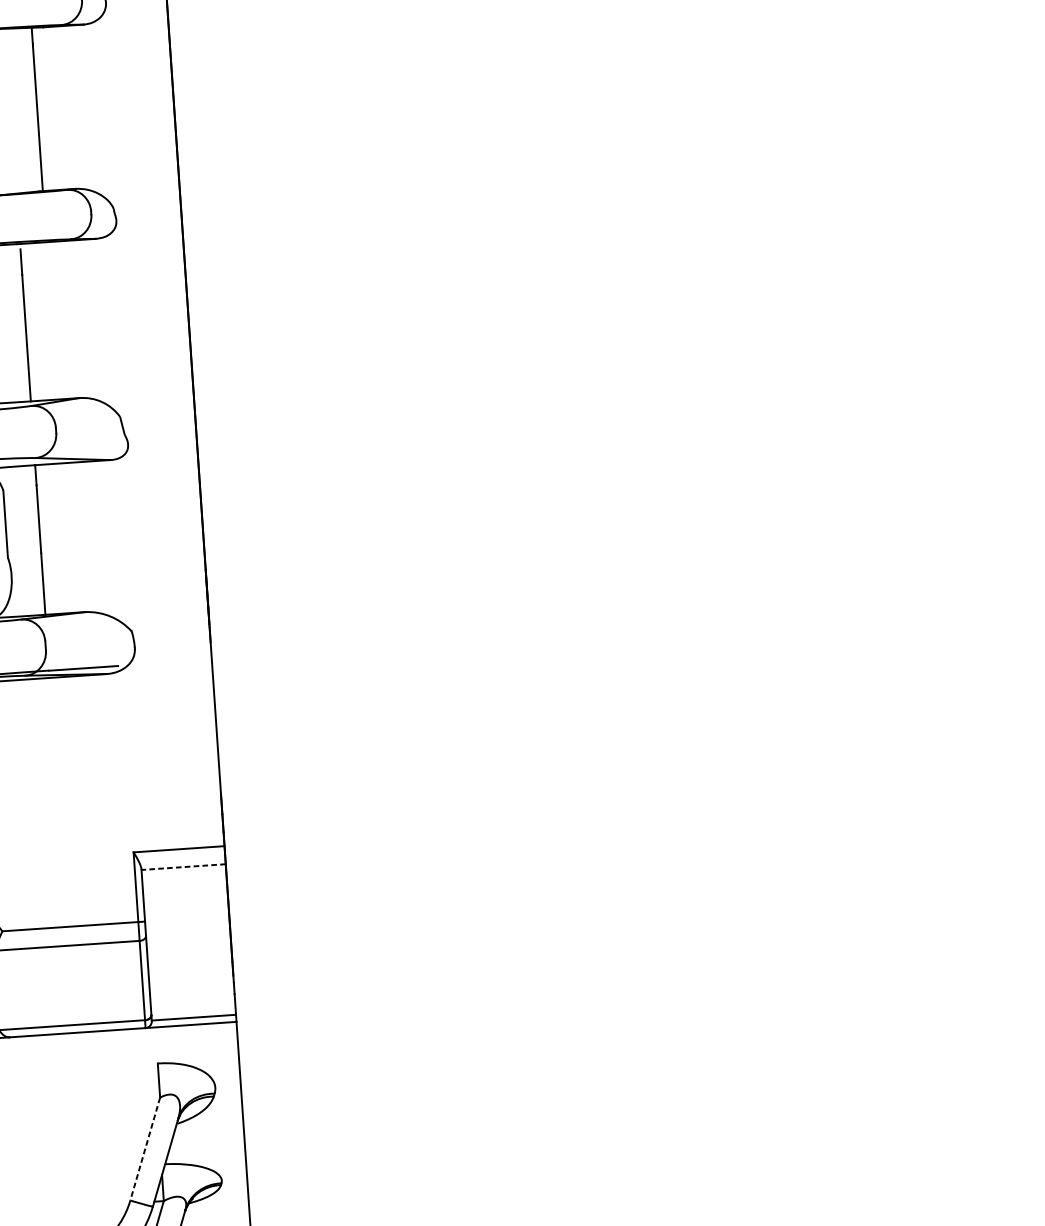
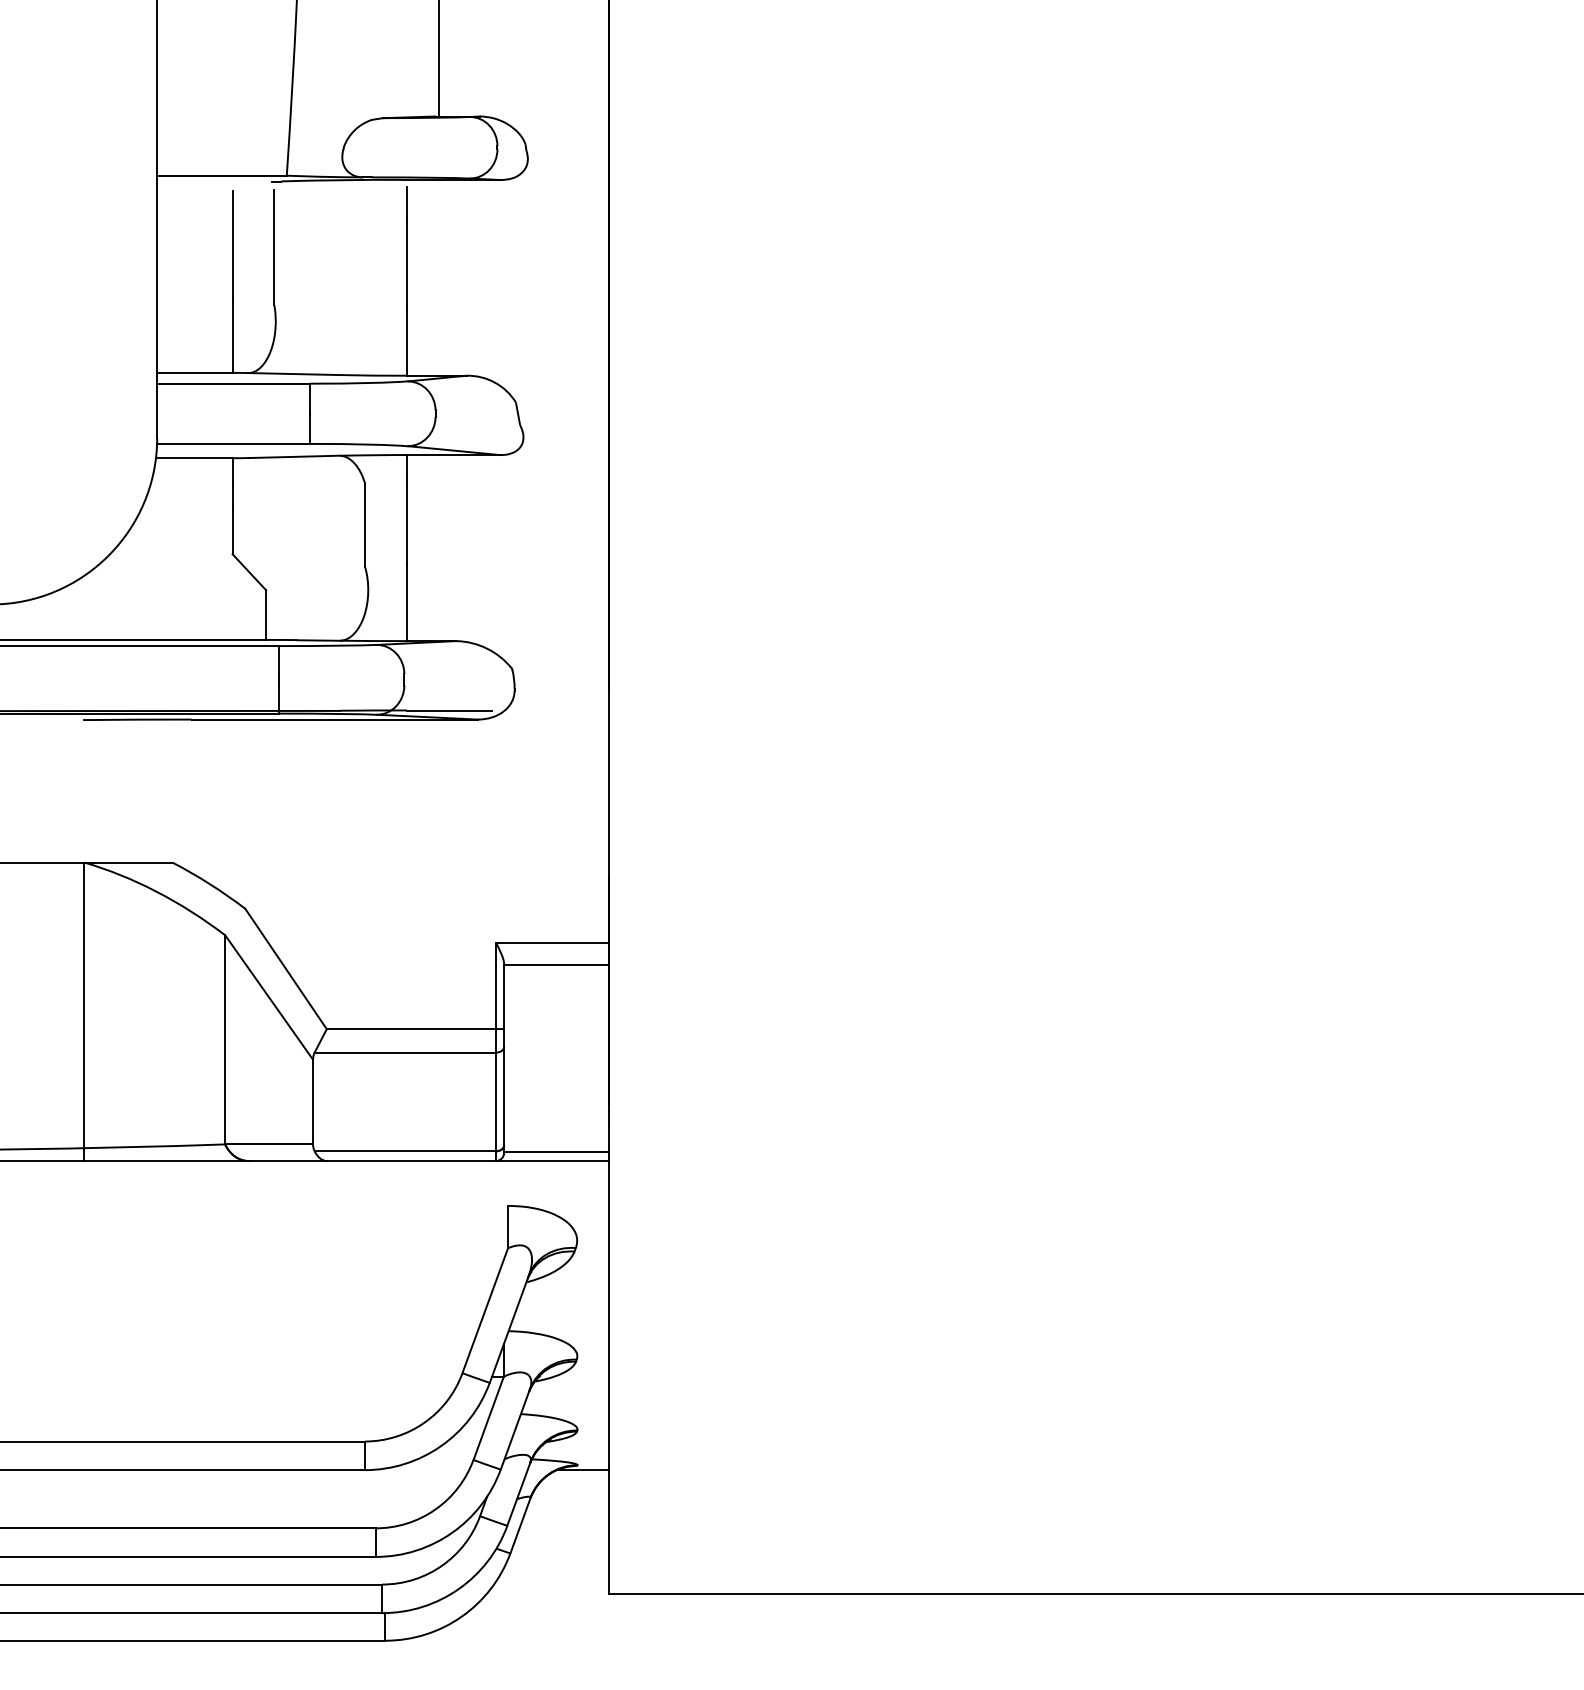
line: (183, 867) -> (556, 965), dashed -> solid
line: (145, 1149) -> (485, 1311), dashed -> solid

